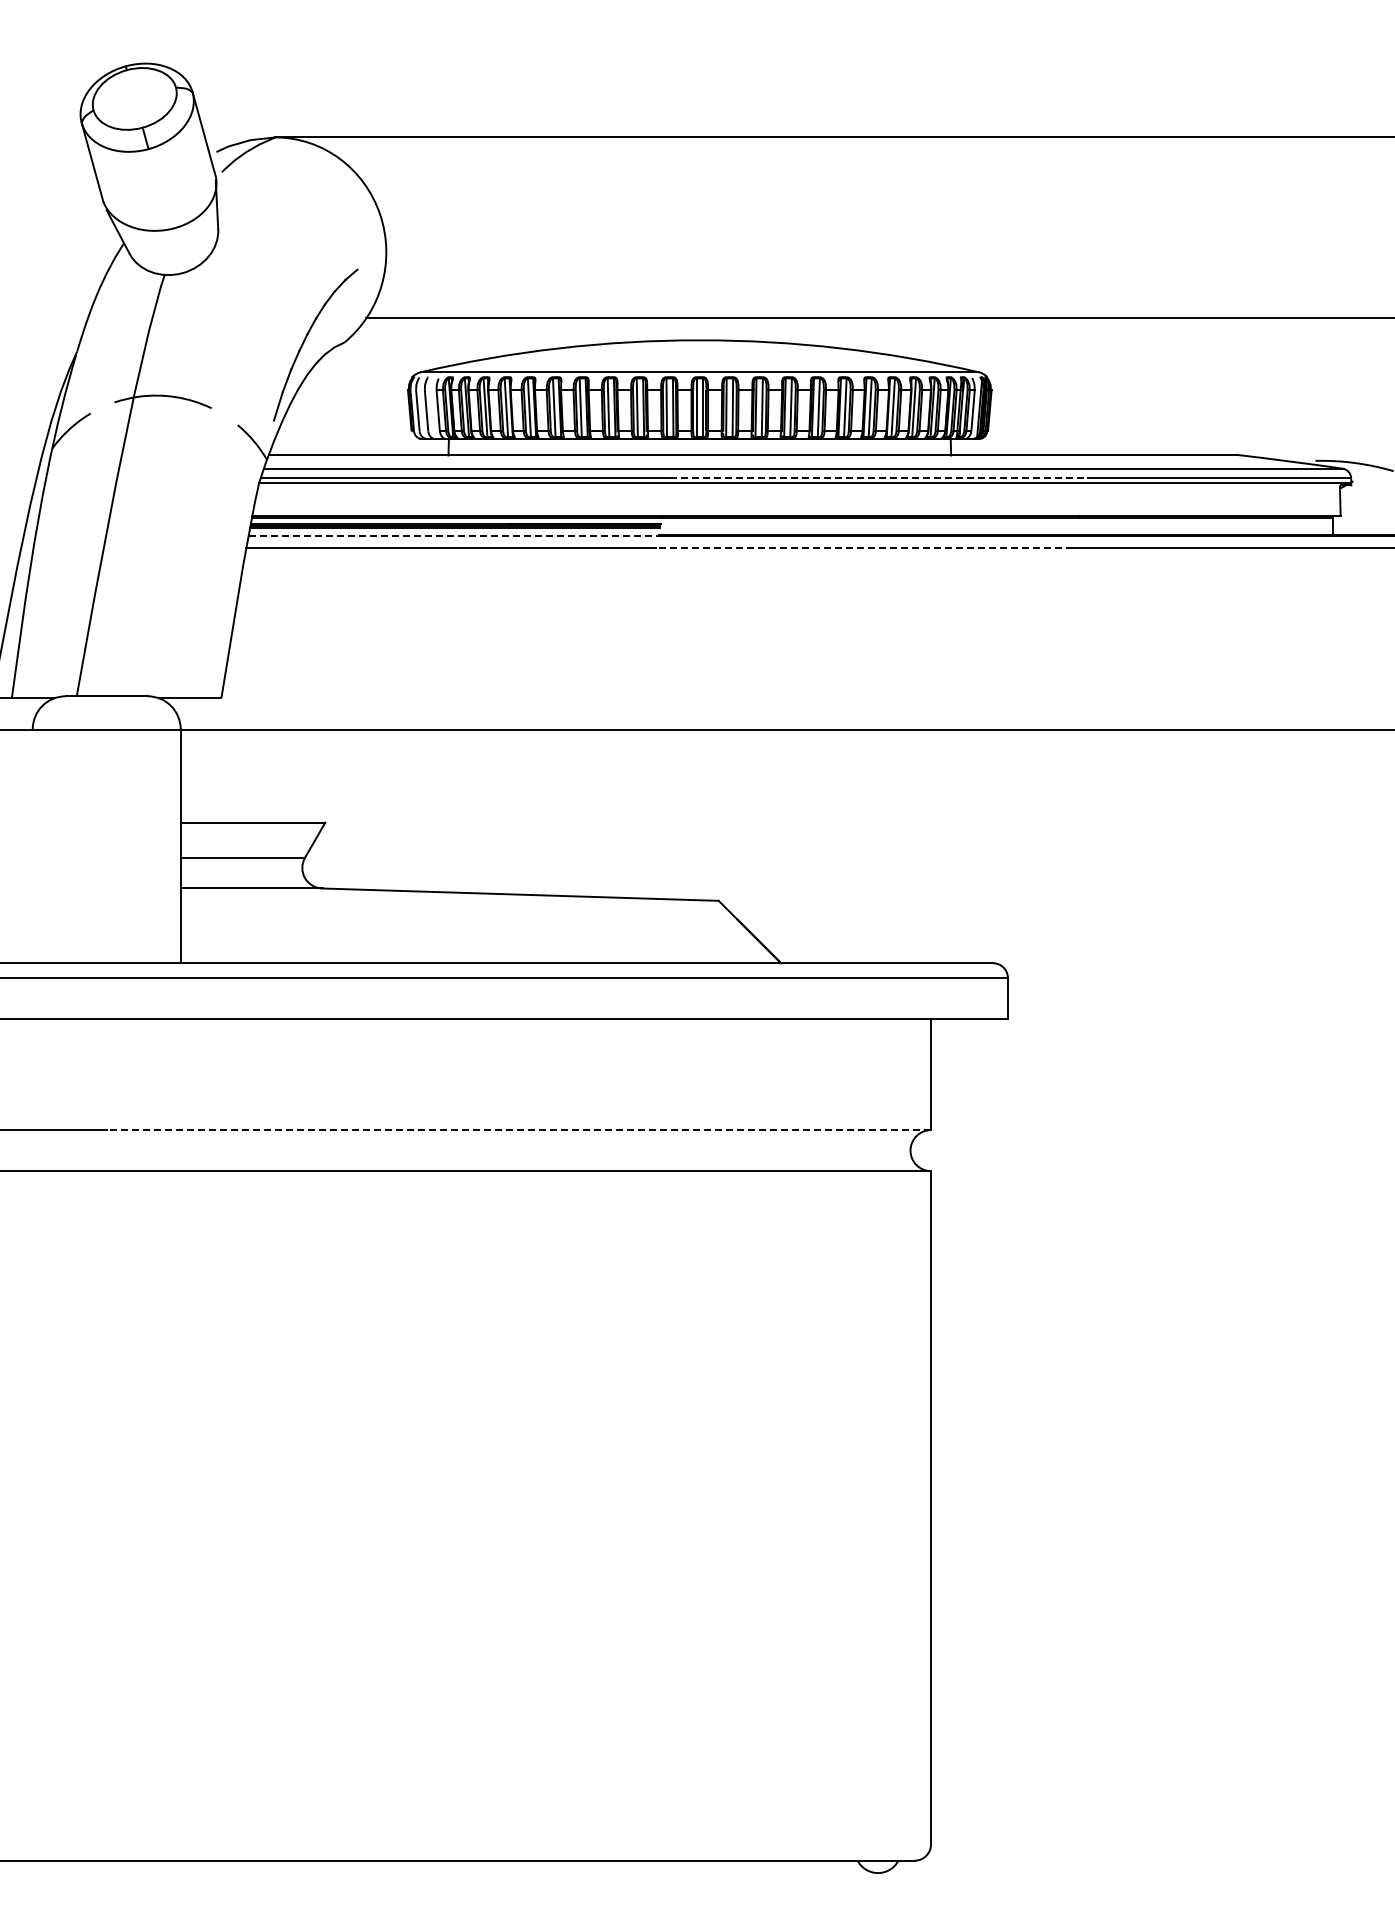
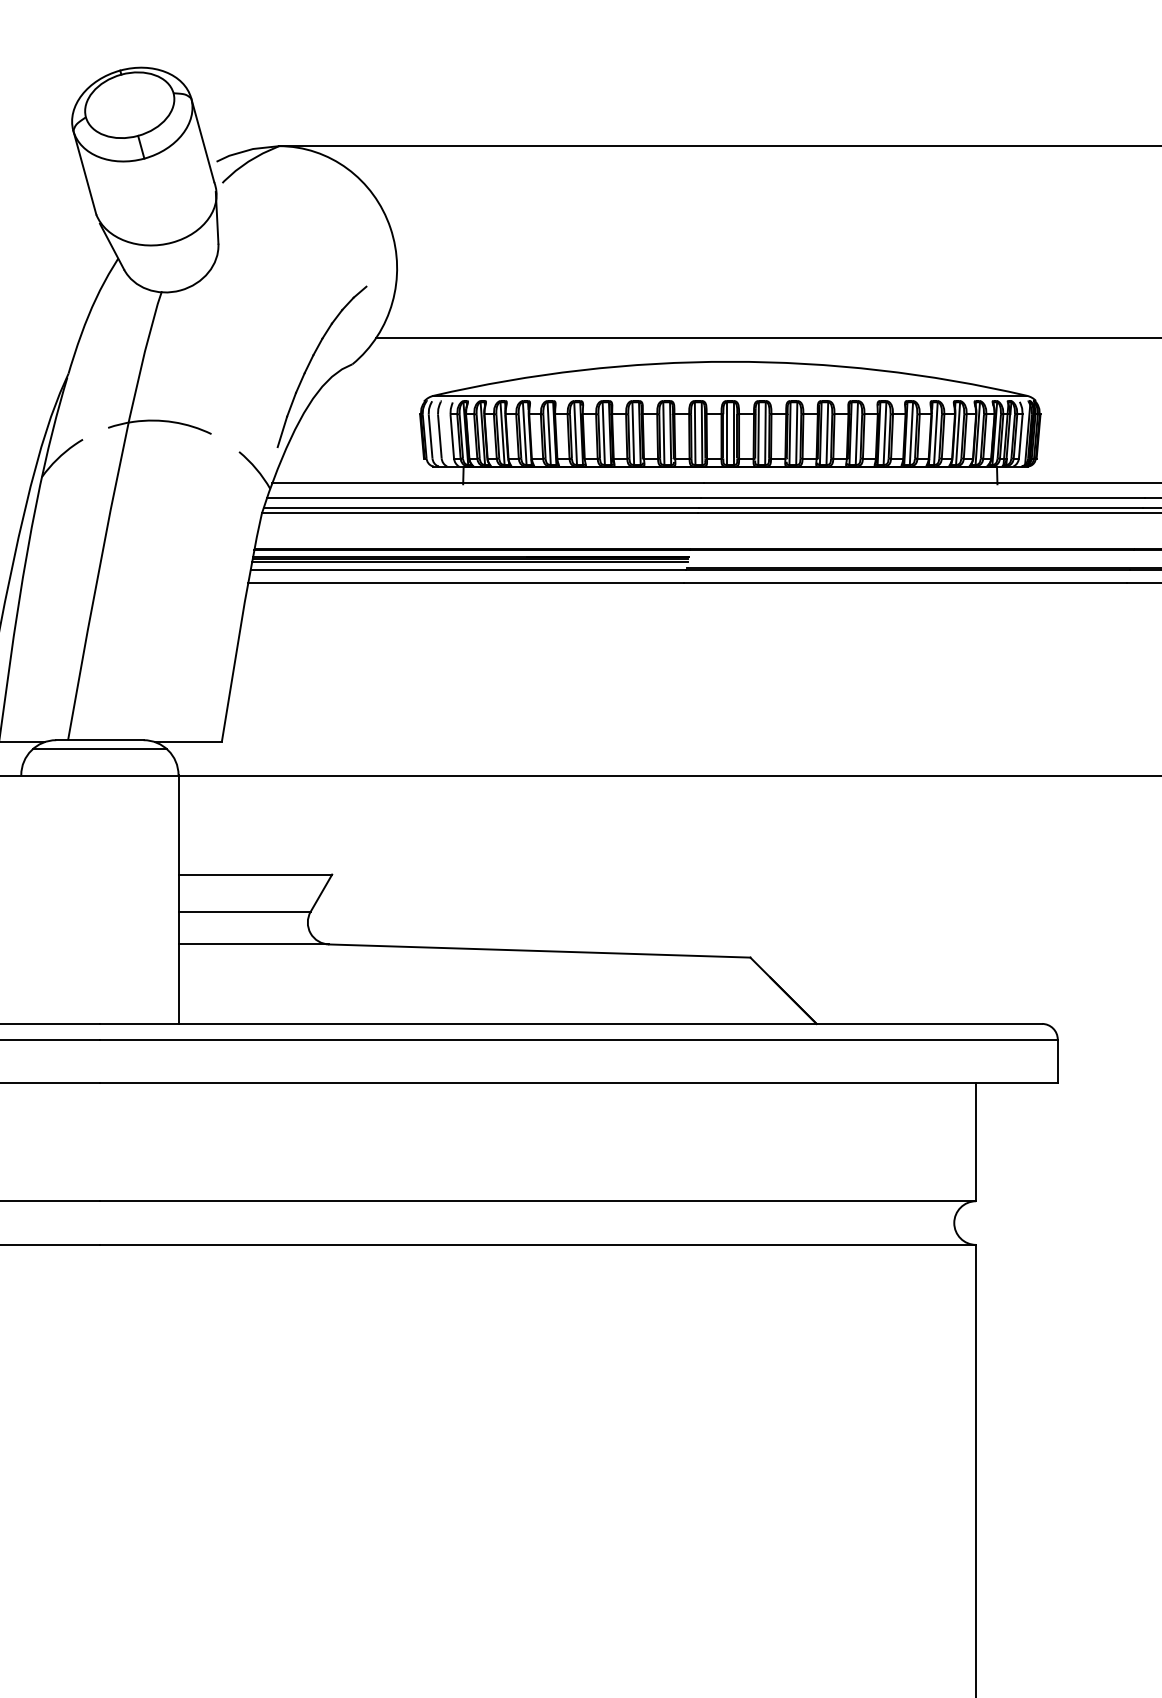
line: (879, 478) -> (921, 508), dashed -> solid
line: (453, 536) -> (468, 570), dashed -> solid
line: (864, 548) -> (905, 583), dashed -> solid
line: (106, 704) -> (99, 748), added
line: (518, 1130) -> (537, 1201), dashed -> solid

